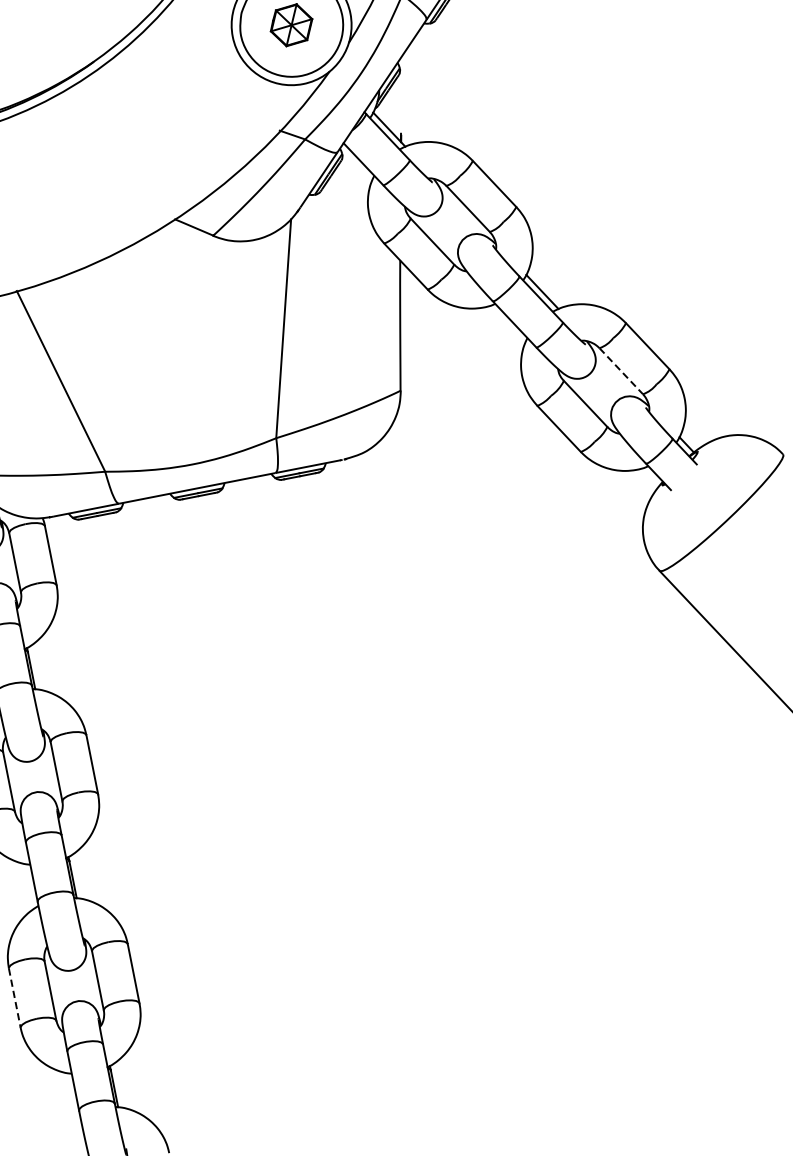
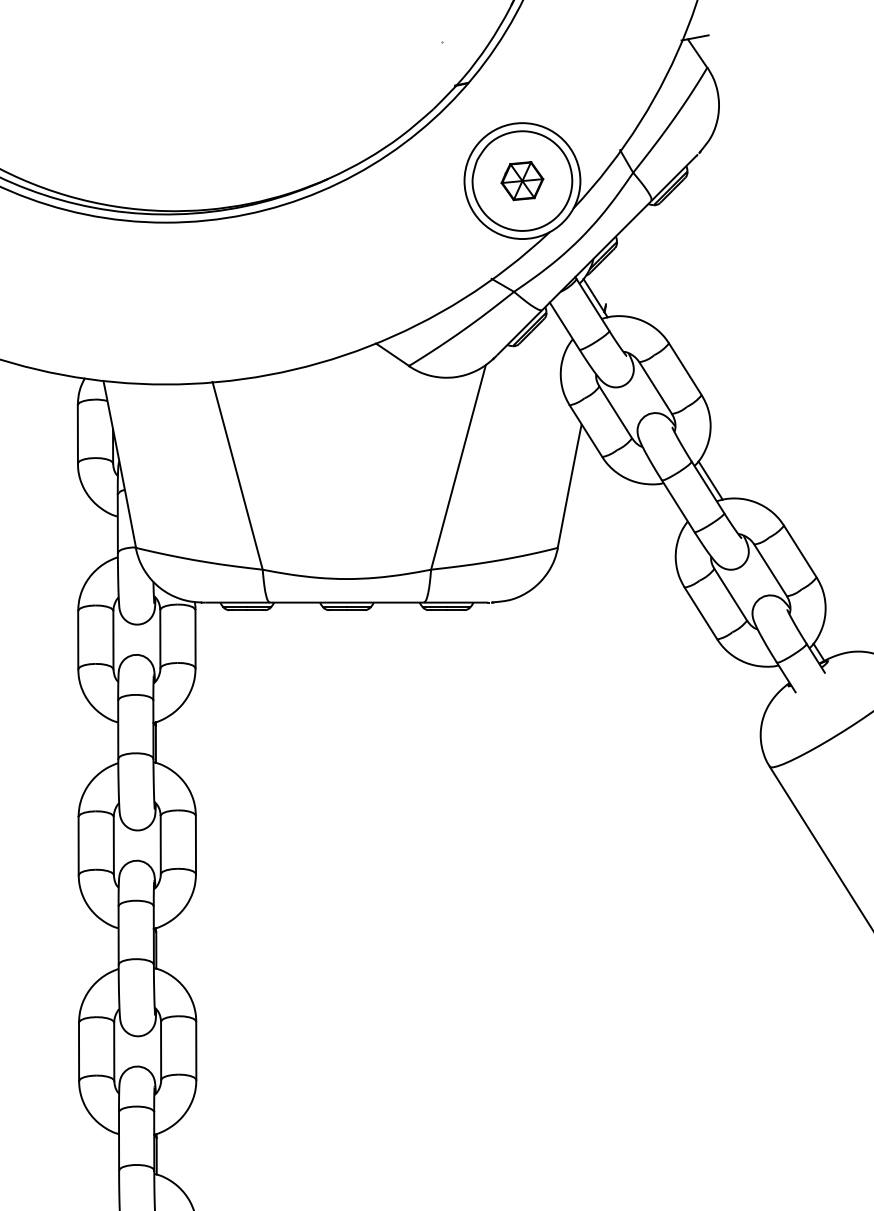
line: (621, 371) -> (770, 570), dashed -> solid
line: (15, 998) -> (79, 1052), dashed -> solid

